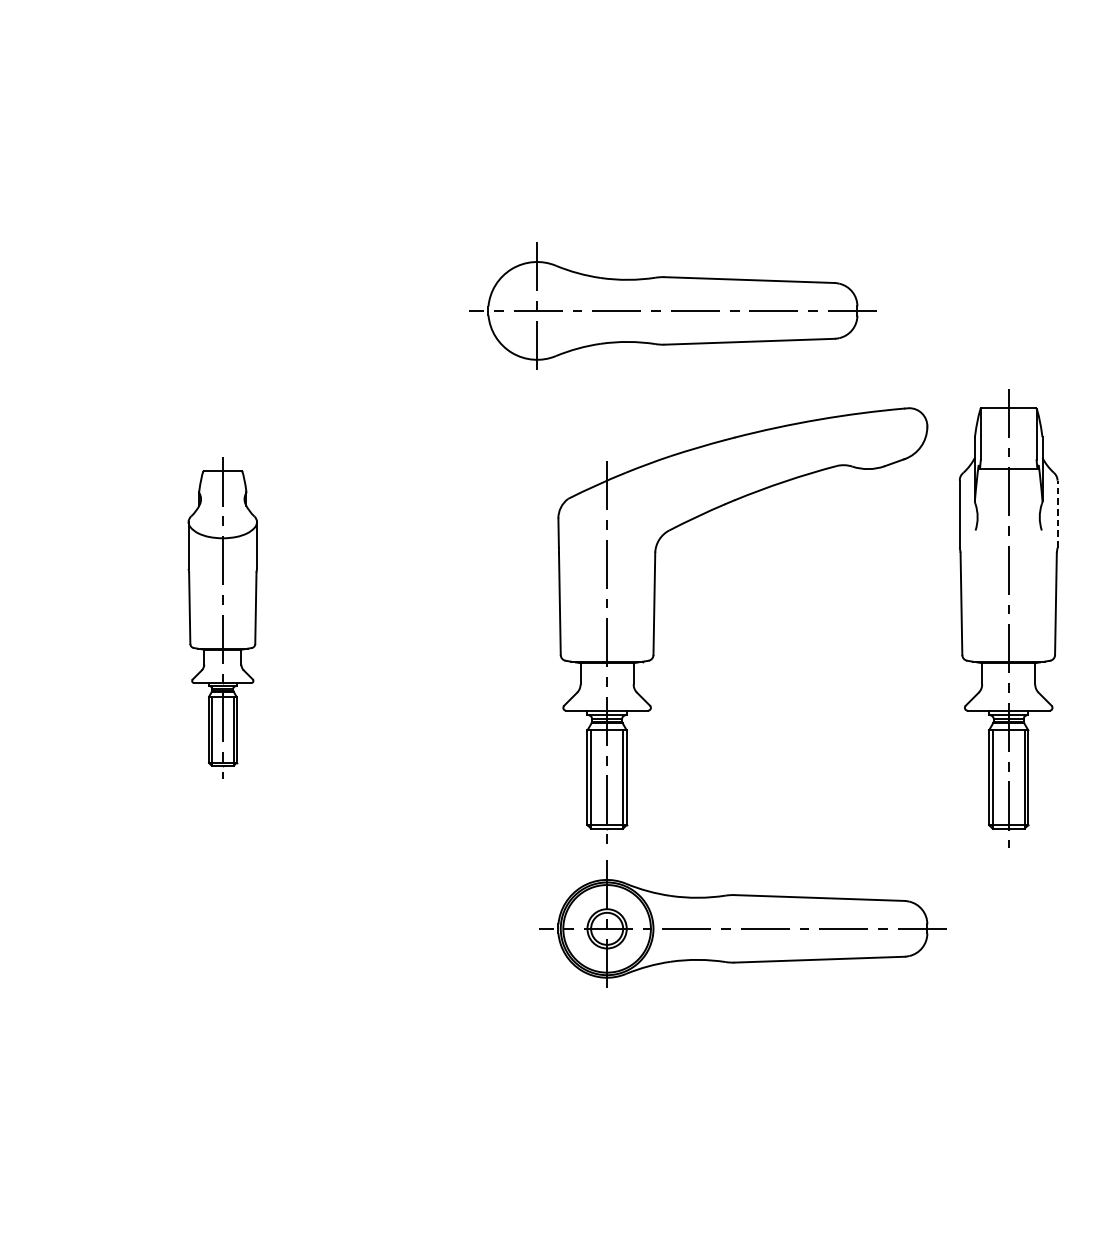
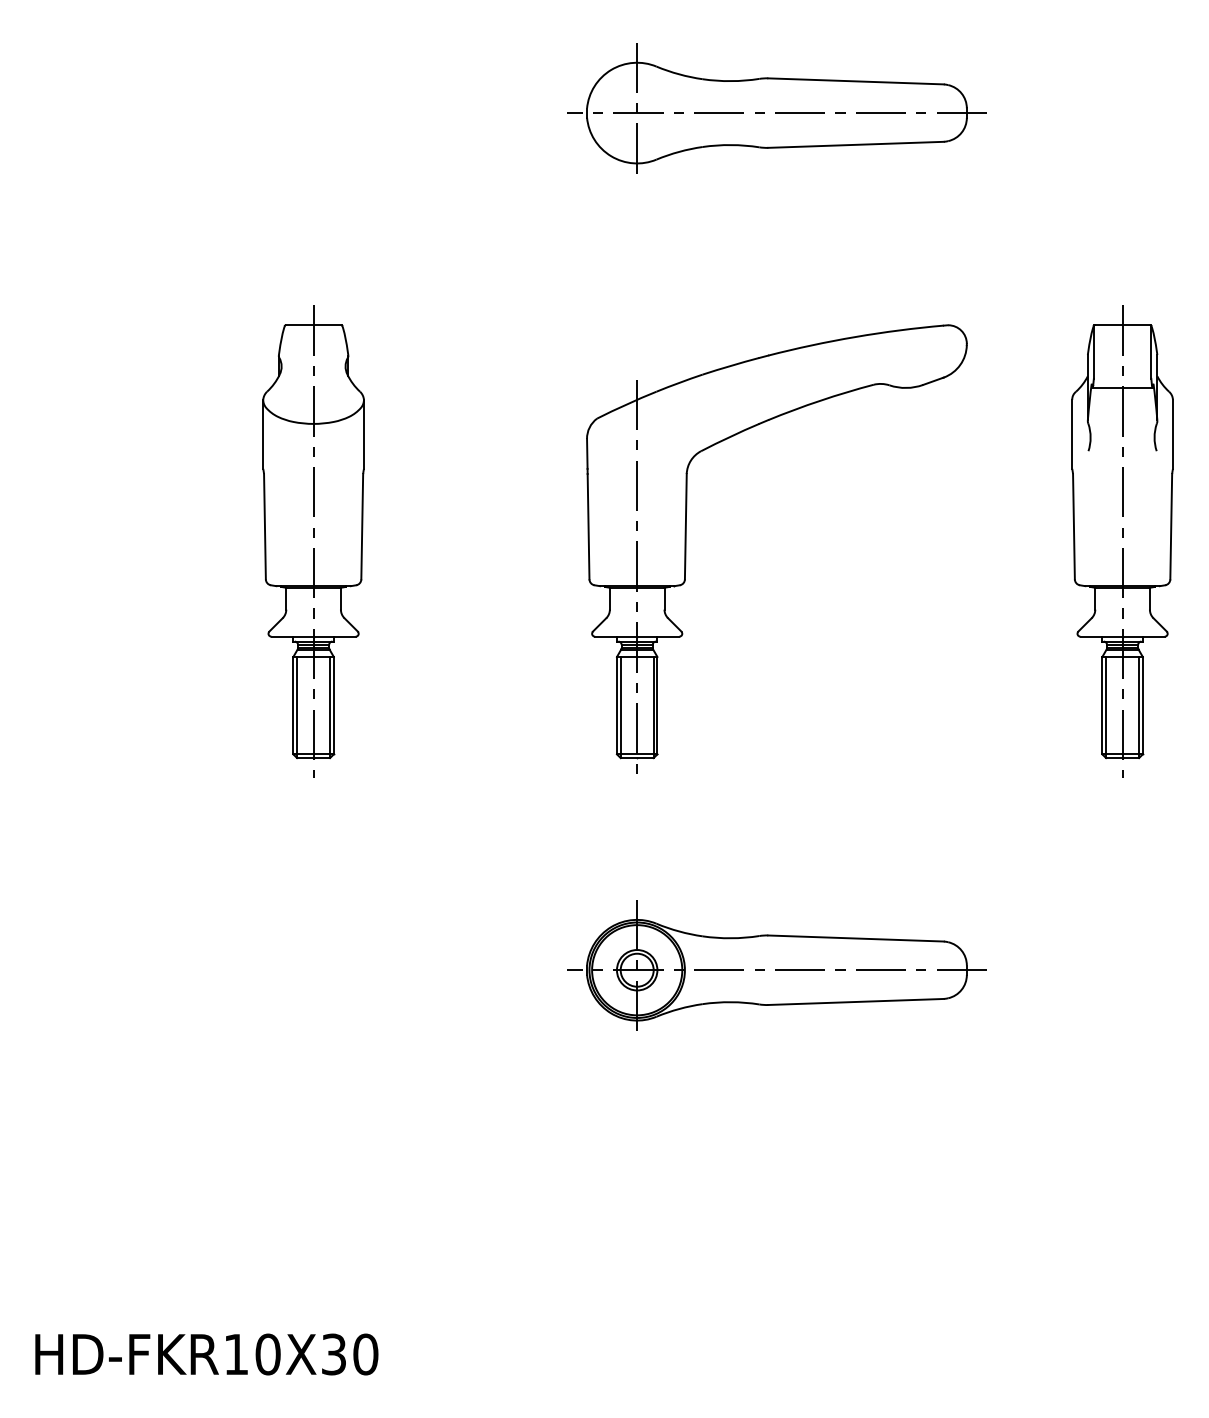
part: (672, 306) -> (776, 108), moved
line: (1057, 514) -> (1172, 434), dashed -> solid
part: (222, 618) -> (313, 541), size x1.43
part: (655, 625) -> (686, 548), moved
part: (742, 924) -> (776, 965), moved

